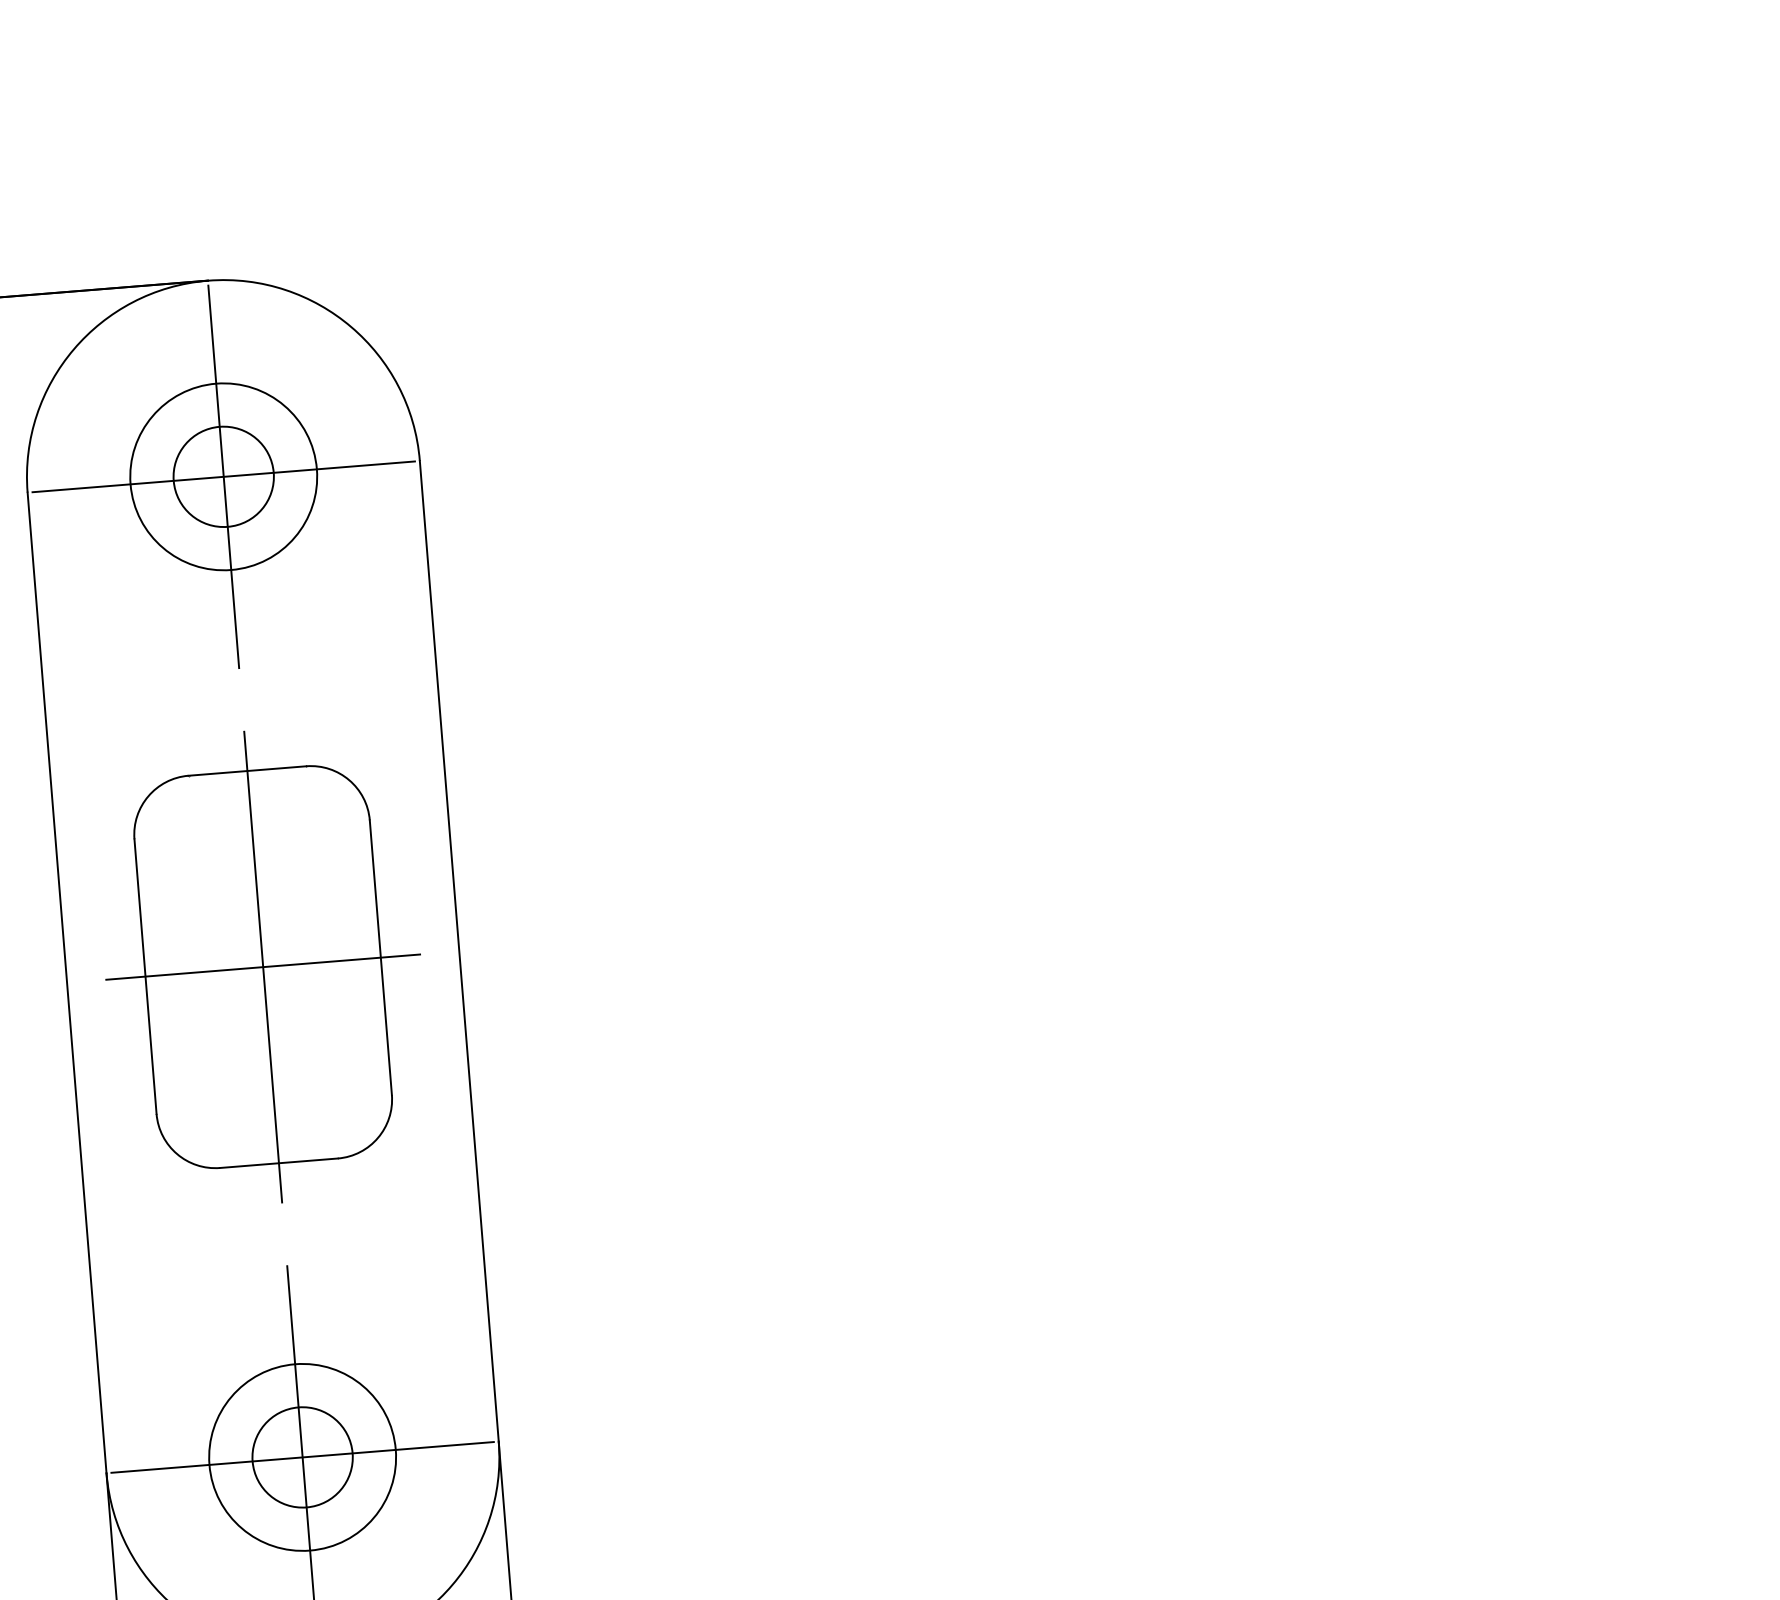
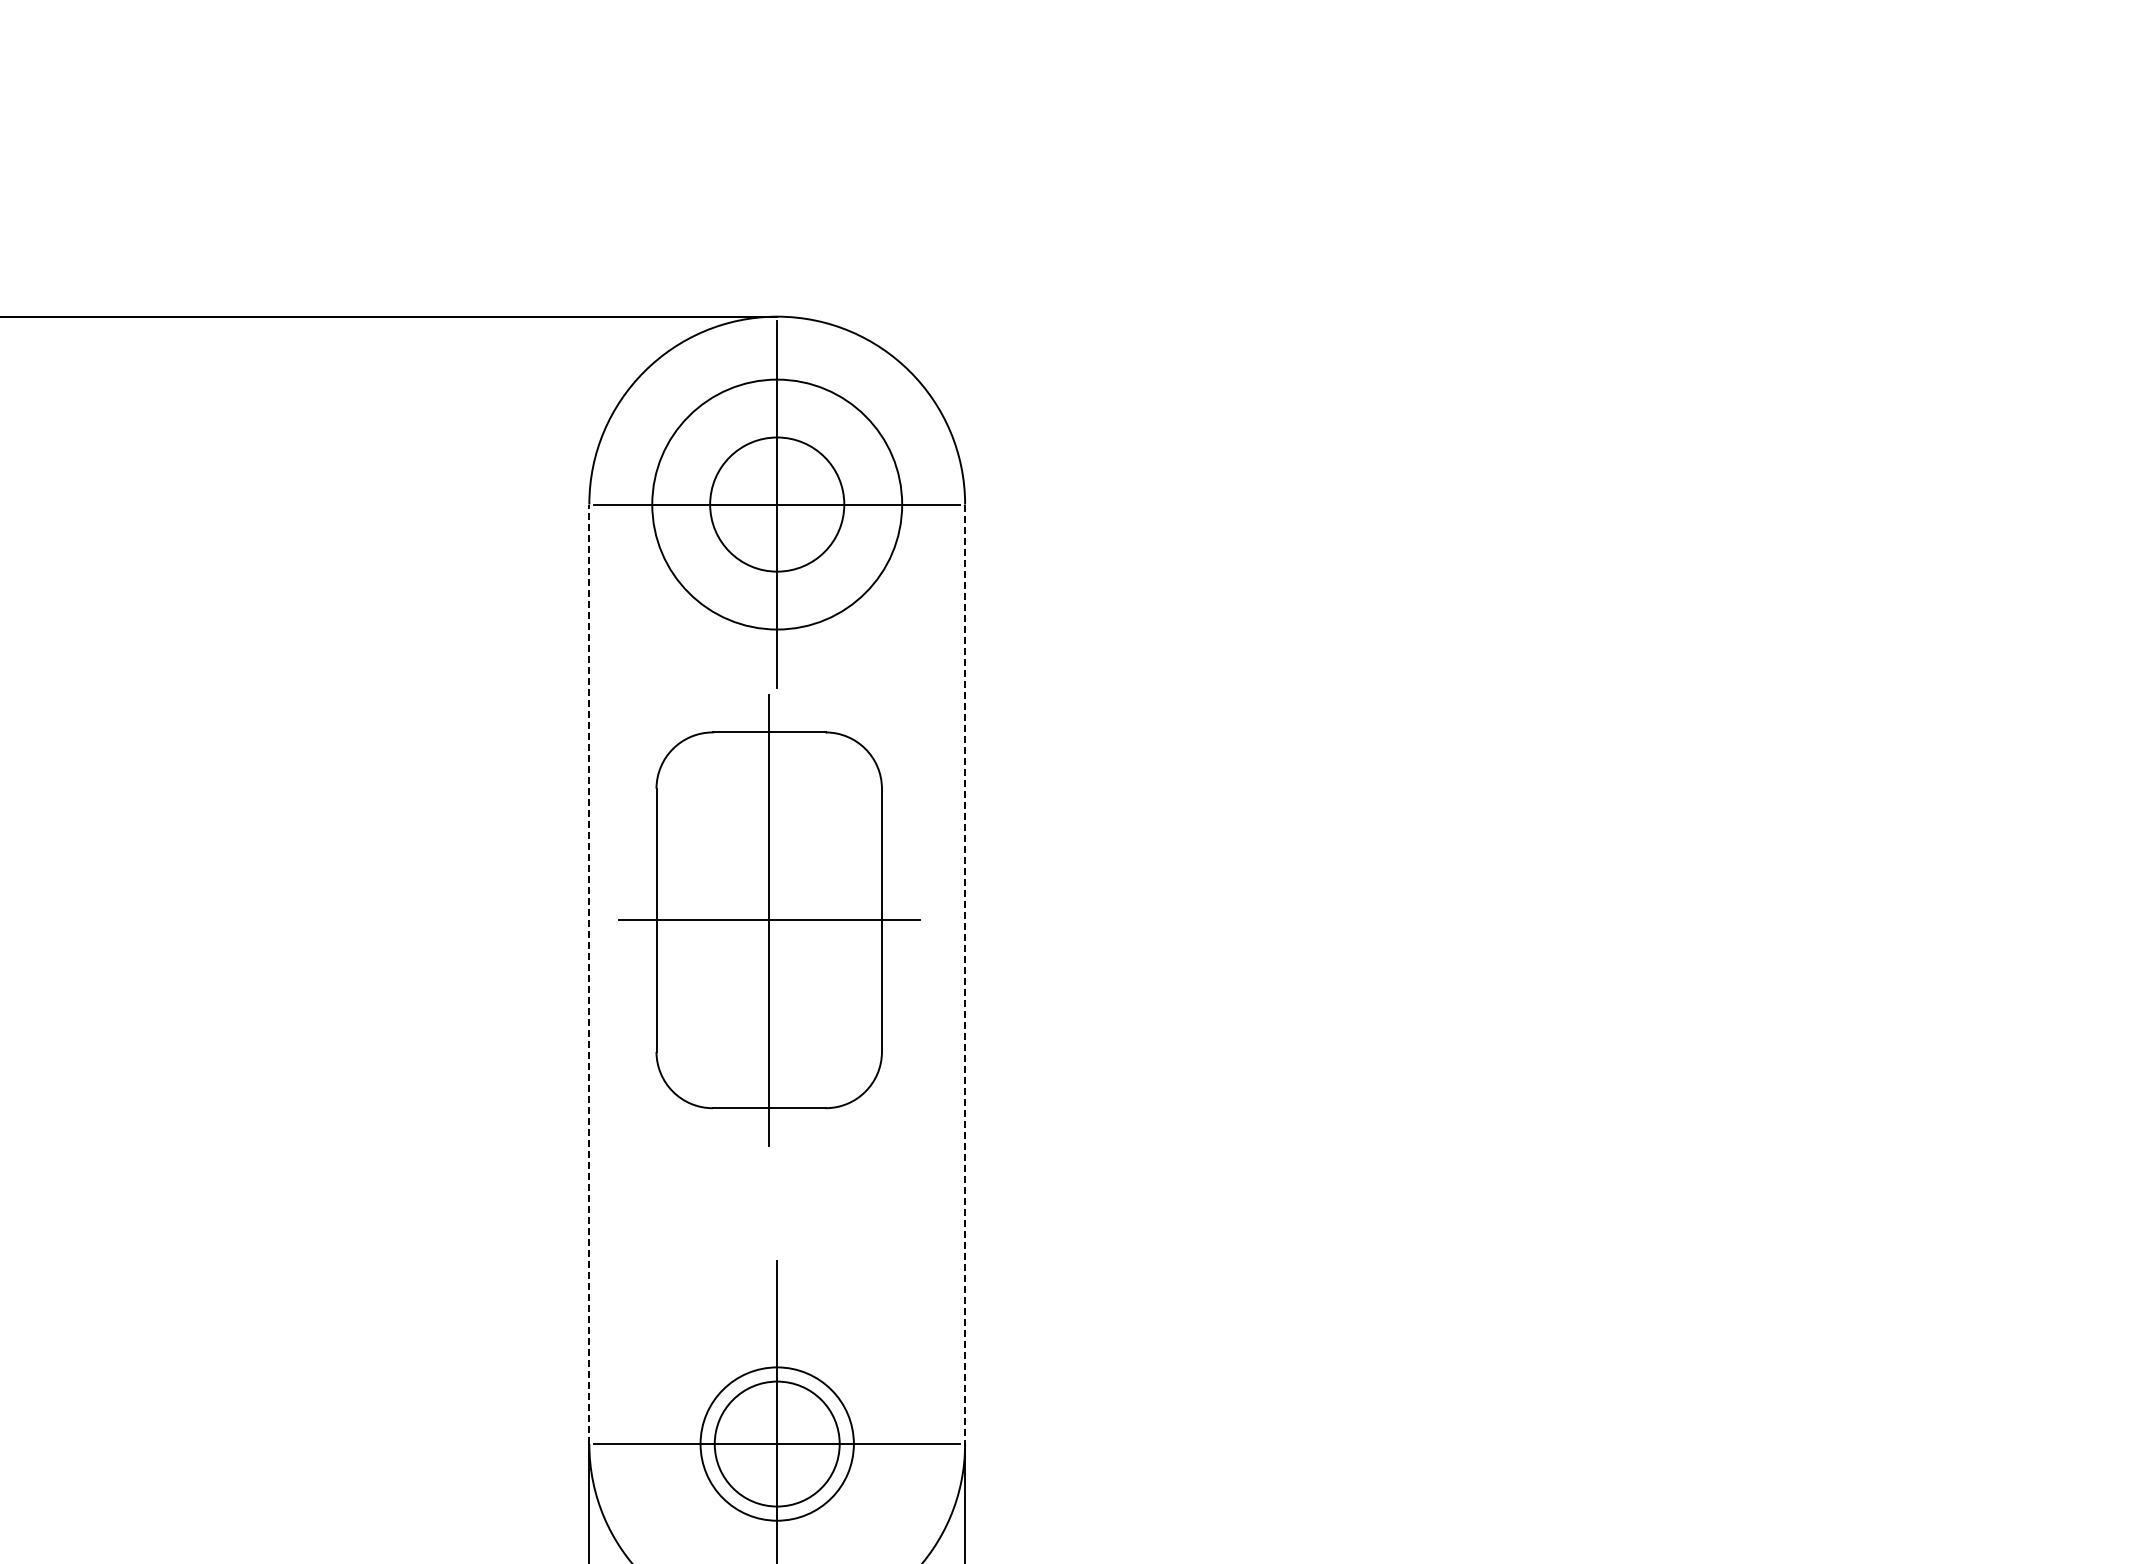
circle: (222, 476) -> (776, 504), size x1.4
circle: (224, 476) -> (777, 504), size x1.4
line: (459, 951) -> (965, 974), solid -> dashed
part: (263, 967) -> (769, 920), moved
line: (67, 983) -> (589, 974), solid -> dashed
circle: (301, 1456) -> (776, 1443), size x0.7
circle: (302, 1456) -> (777, 1443), size x1.6

